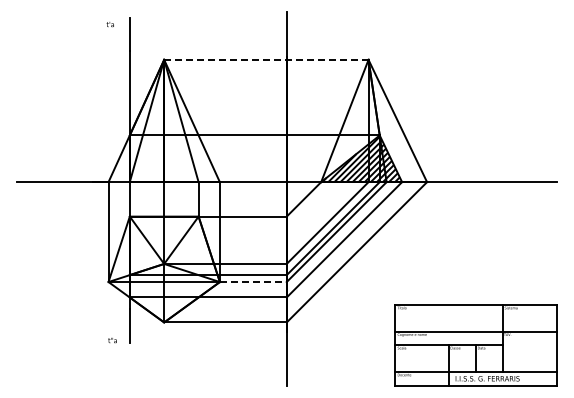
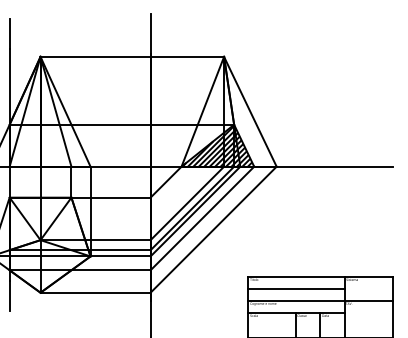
line: (266, 59) -> (132, 56), dashed -> solid
line: (253, 282) -> (120, 256), dashed -> solid
line: (448, 318) -> (295, 289), added

